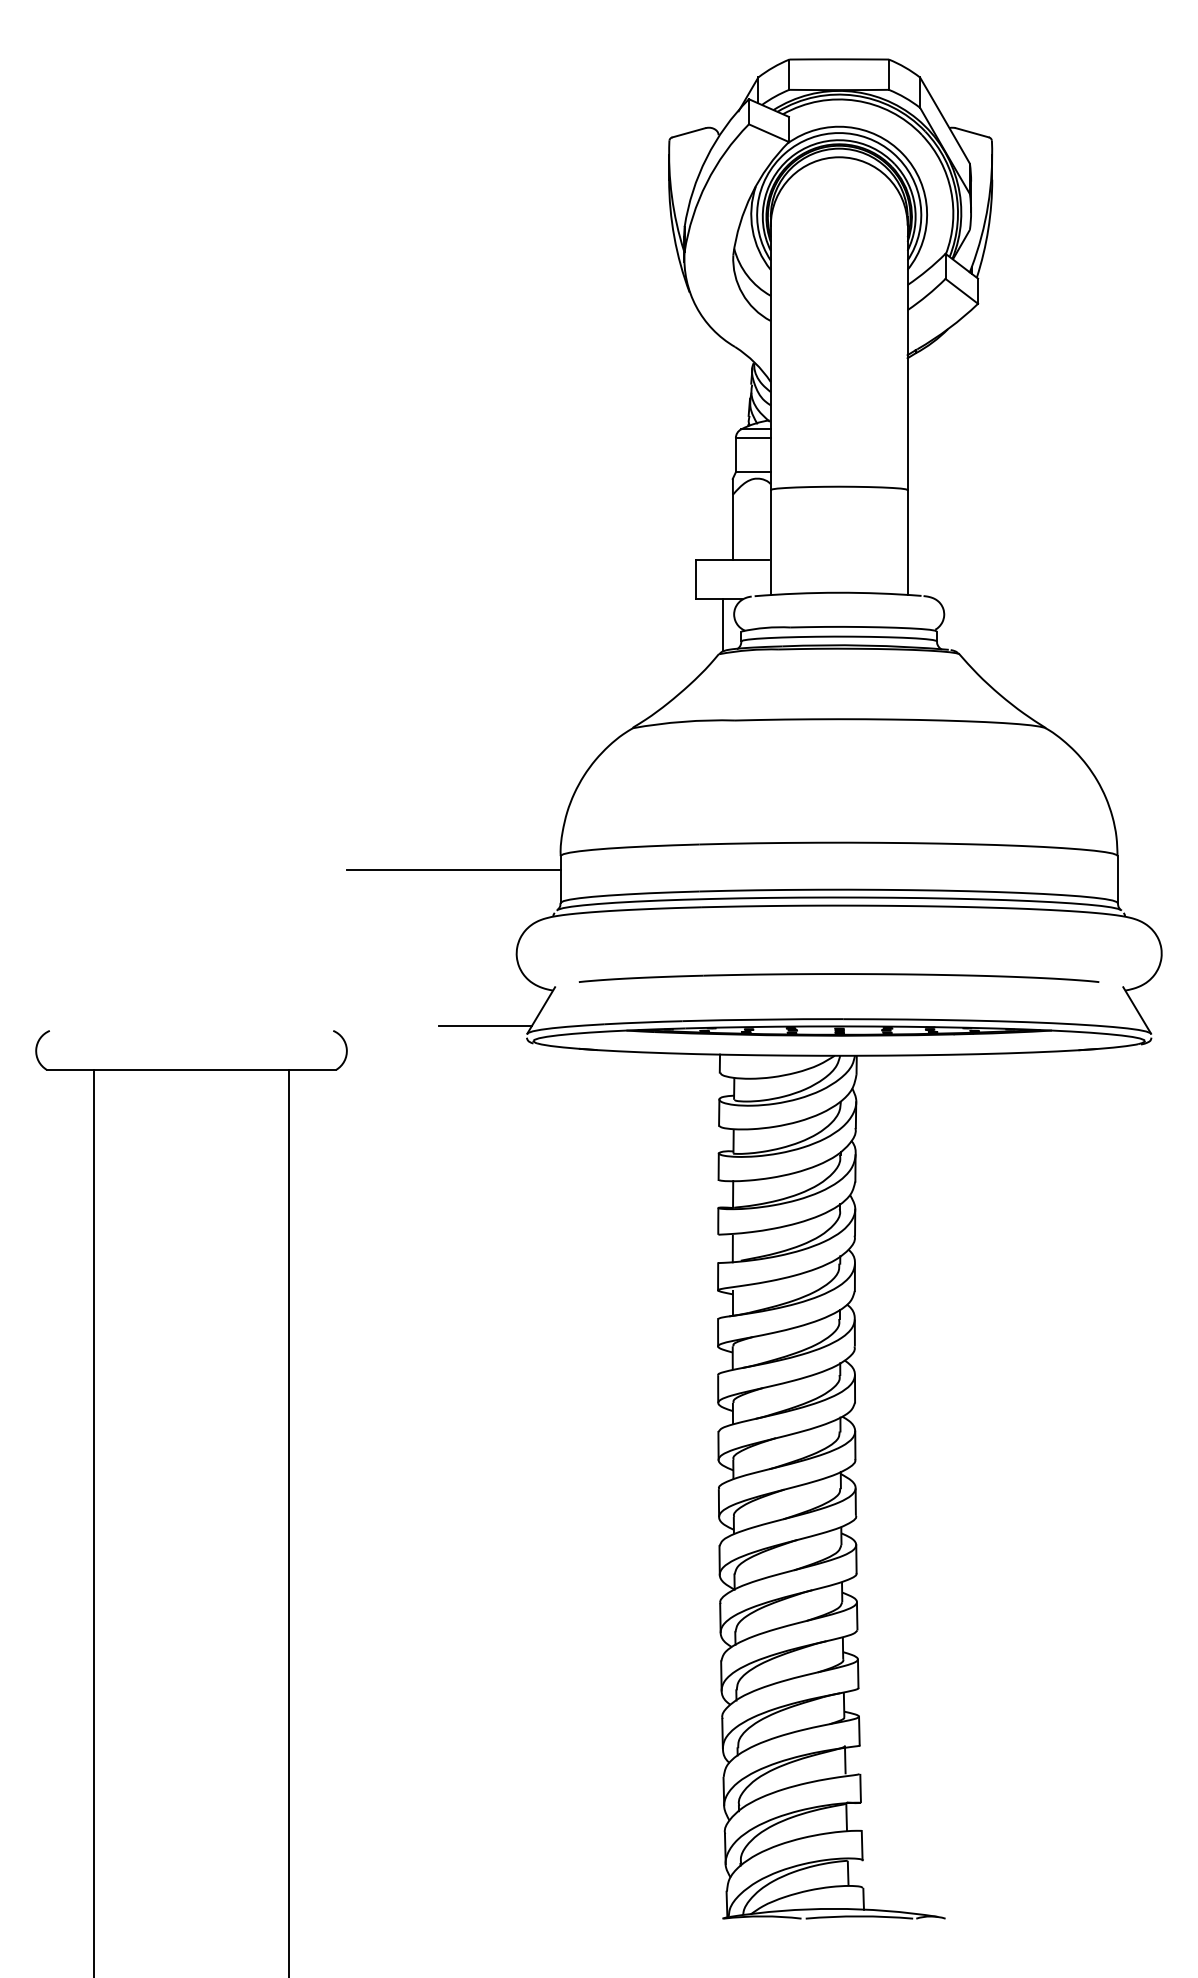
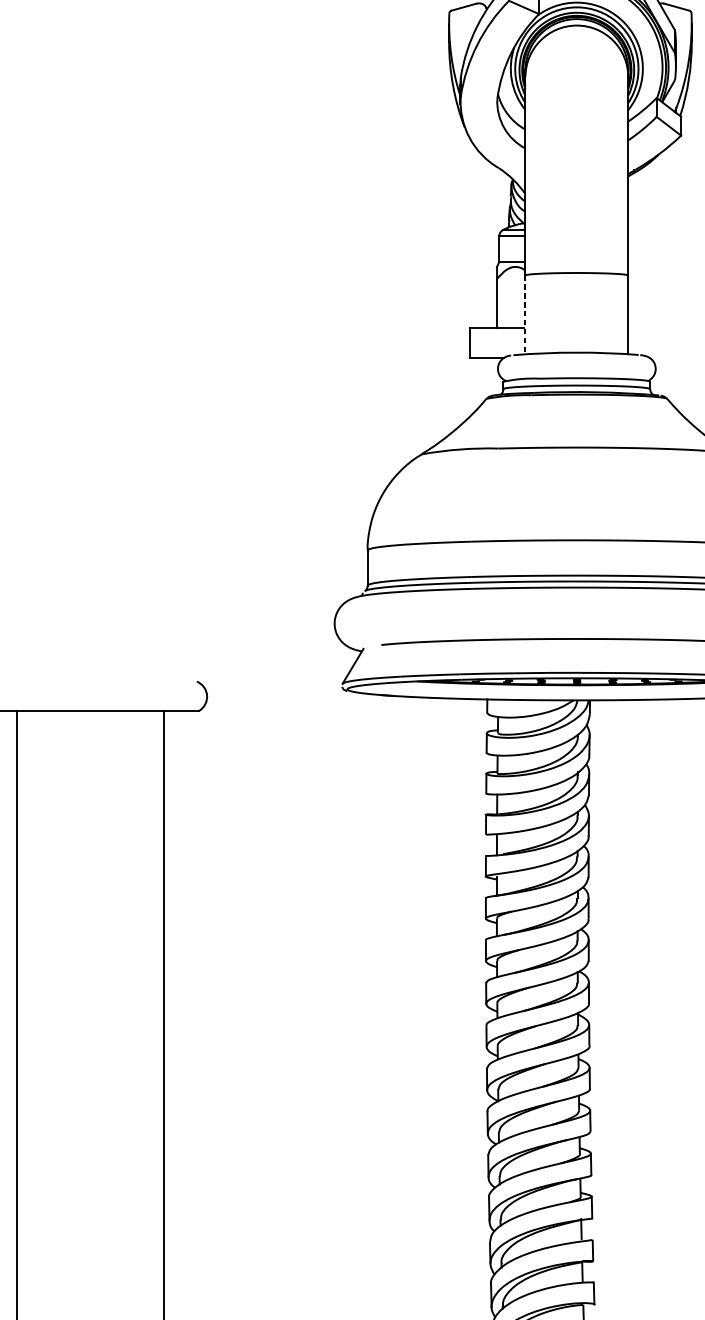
line: (770, 542) -> (525, 314), solid -> dashed
line: (723, 625) -> (489, 377), removed
line: (453, 870) -> (287, 561), removed
line: (485, 1026) -> (311, 678), removed

